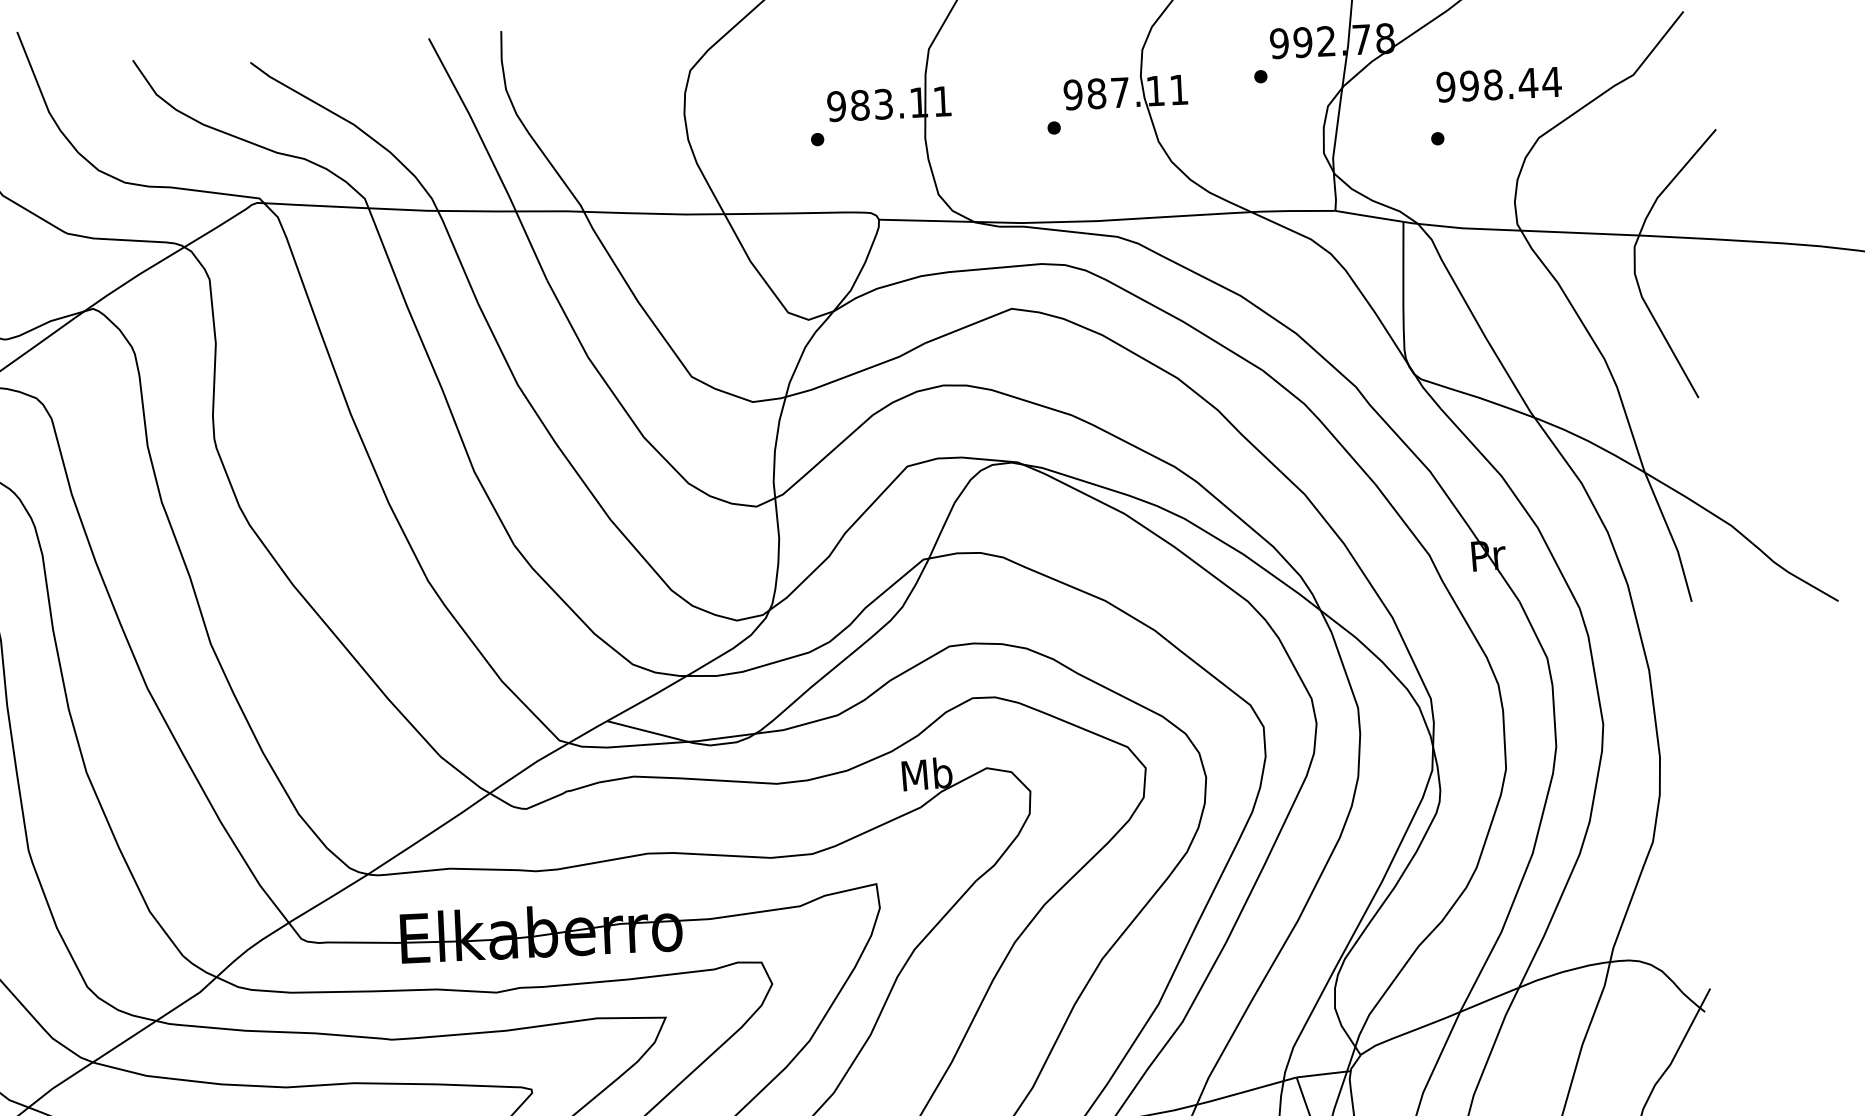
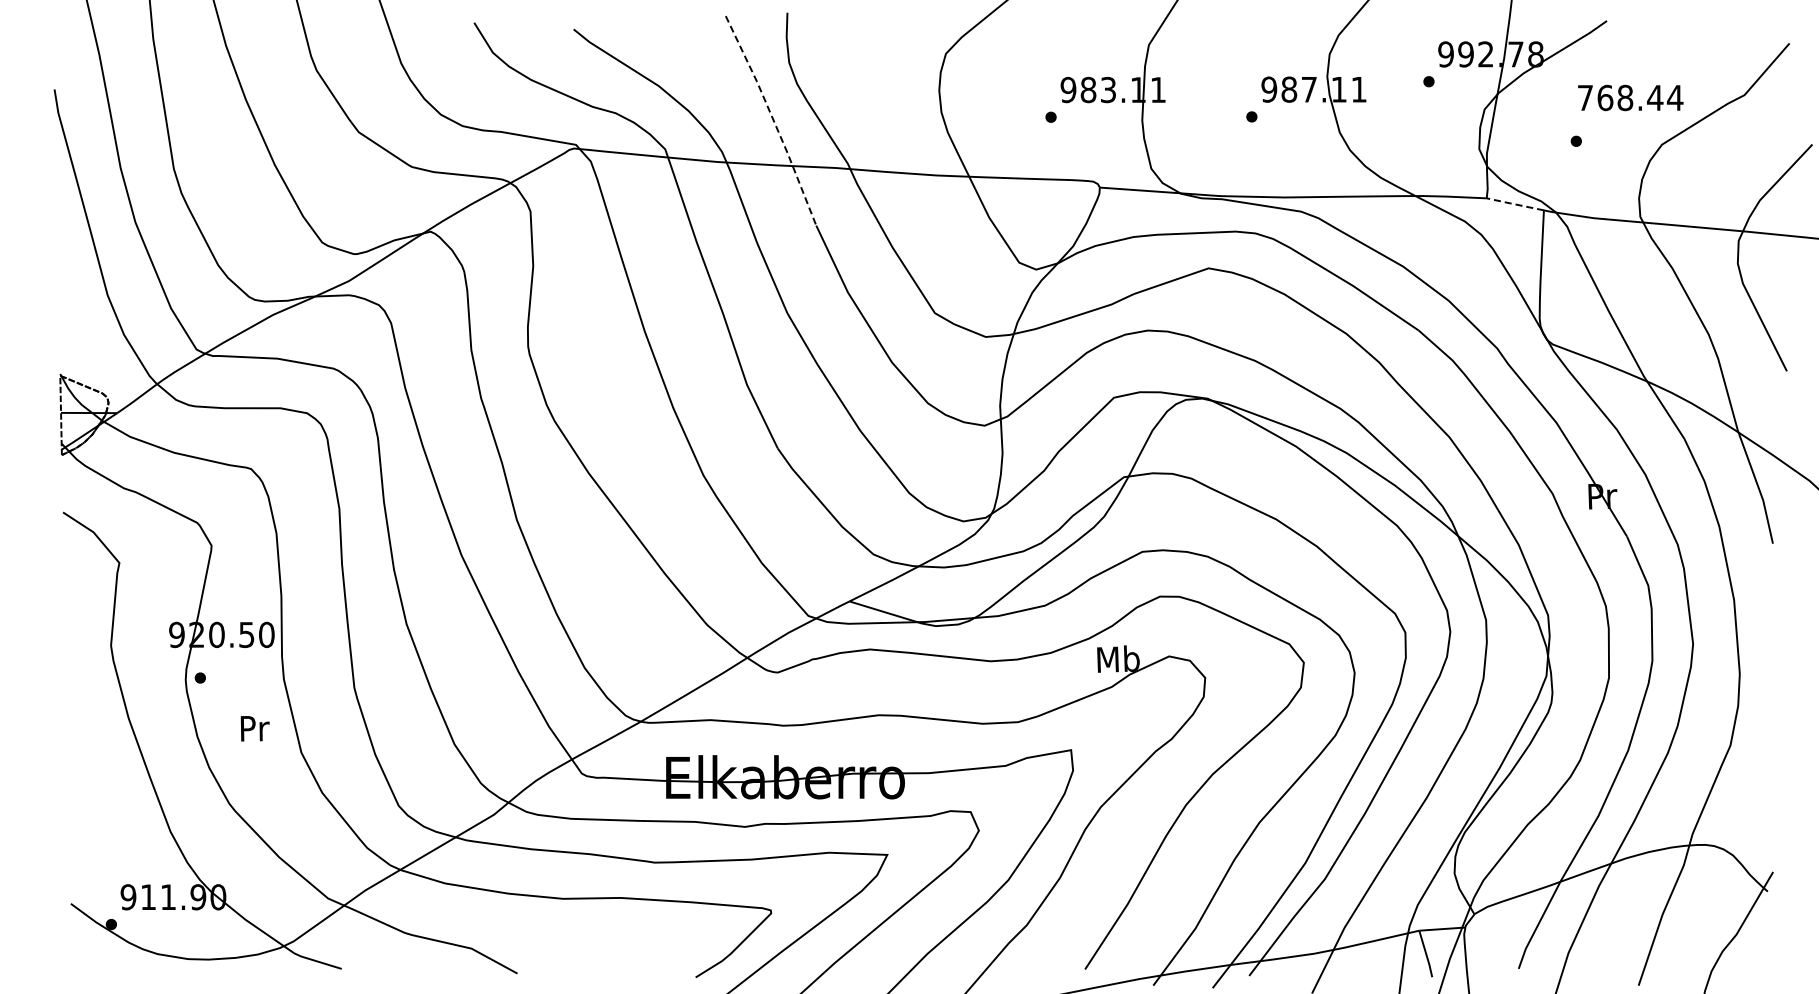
text: (1457, 86) -> (1595, 97), 998.44 -> 768.44
line: (490, 158) -> (773, 120), solid -> dashed
line: (1368, 216) -> (1514, 204), solid -> dashed

